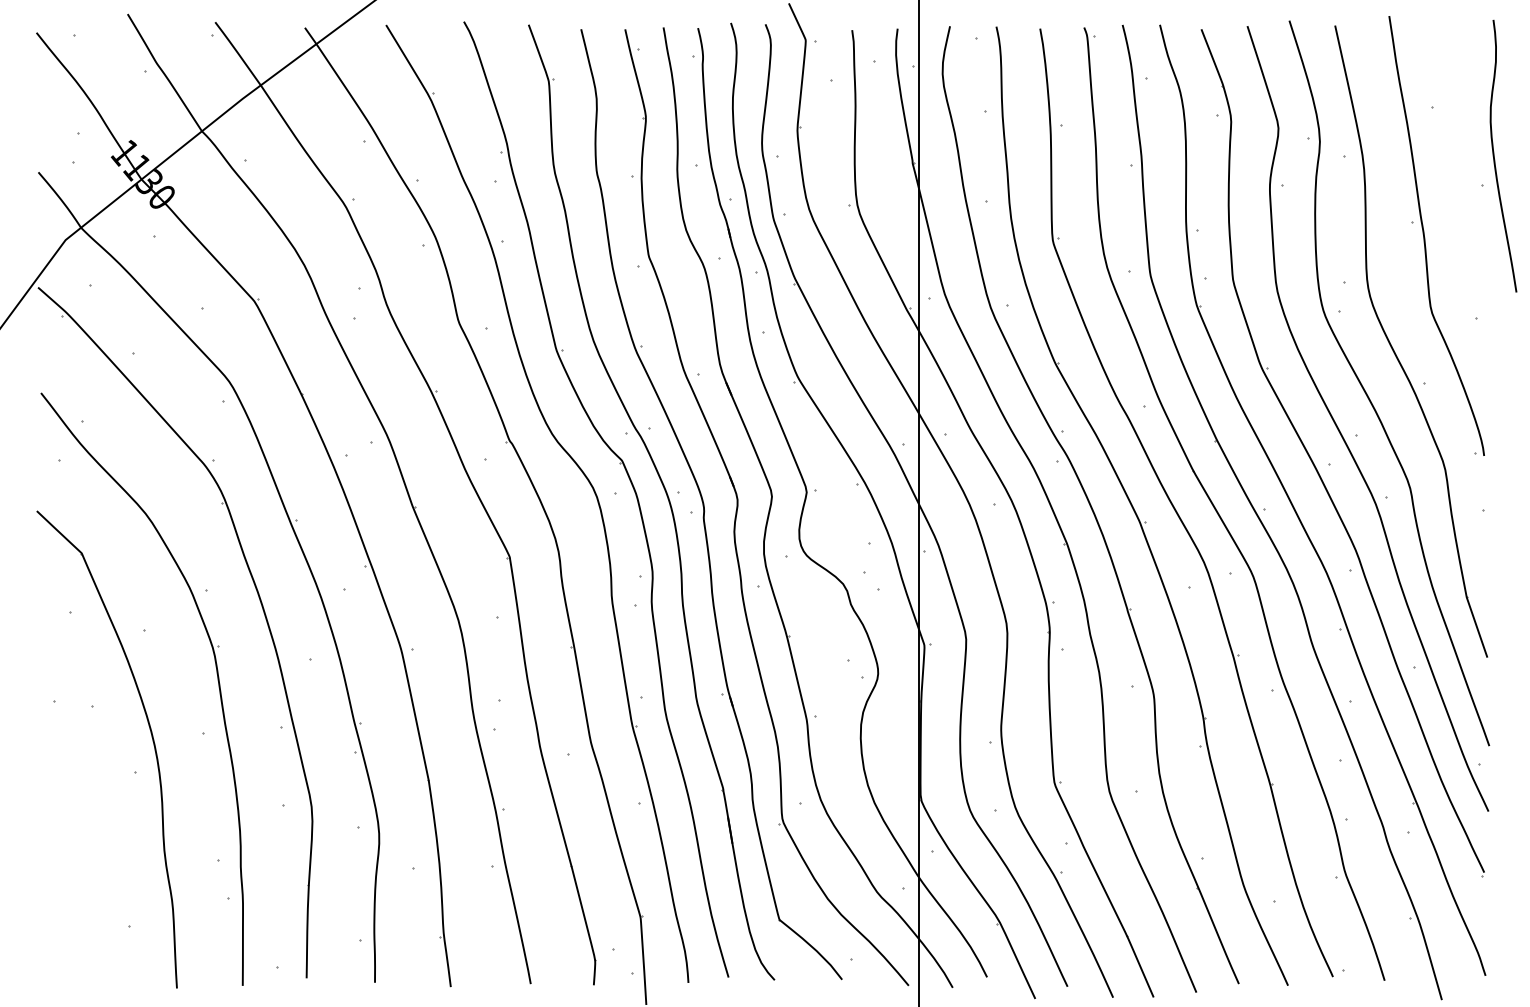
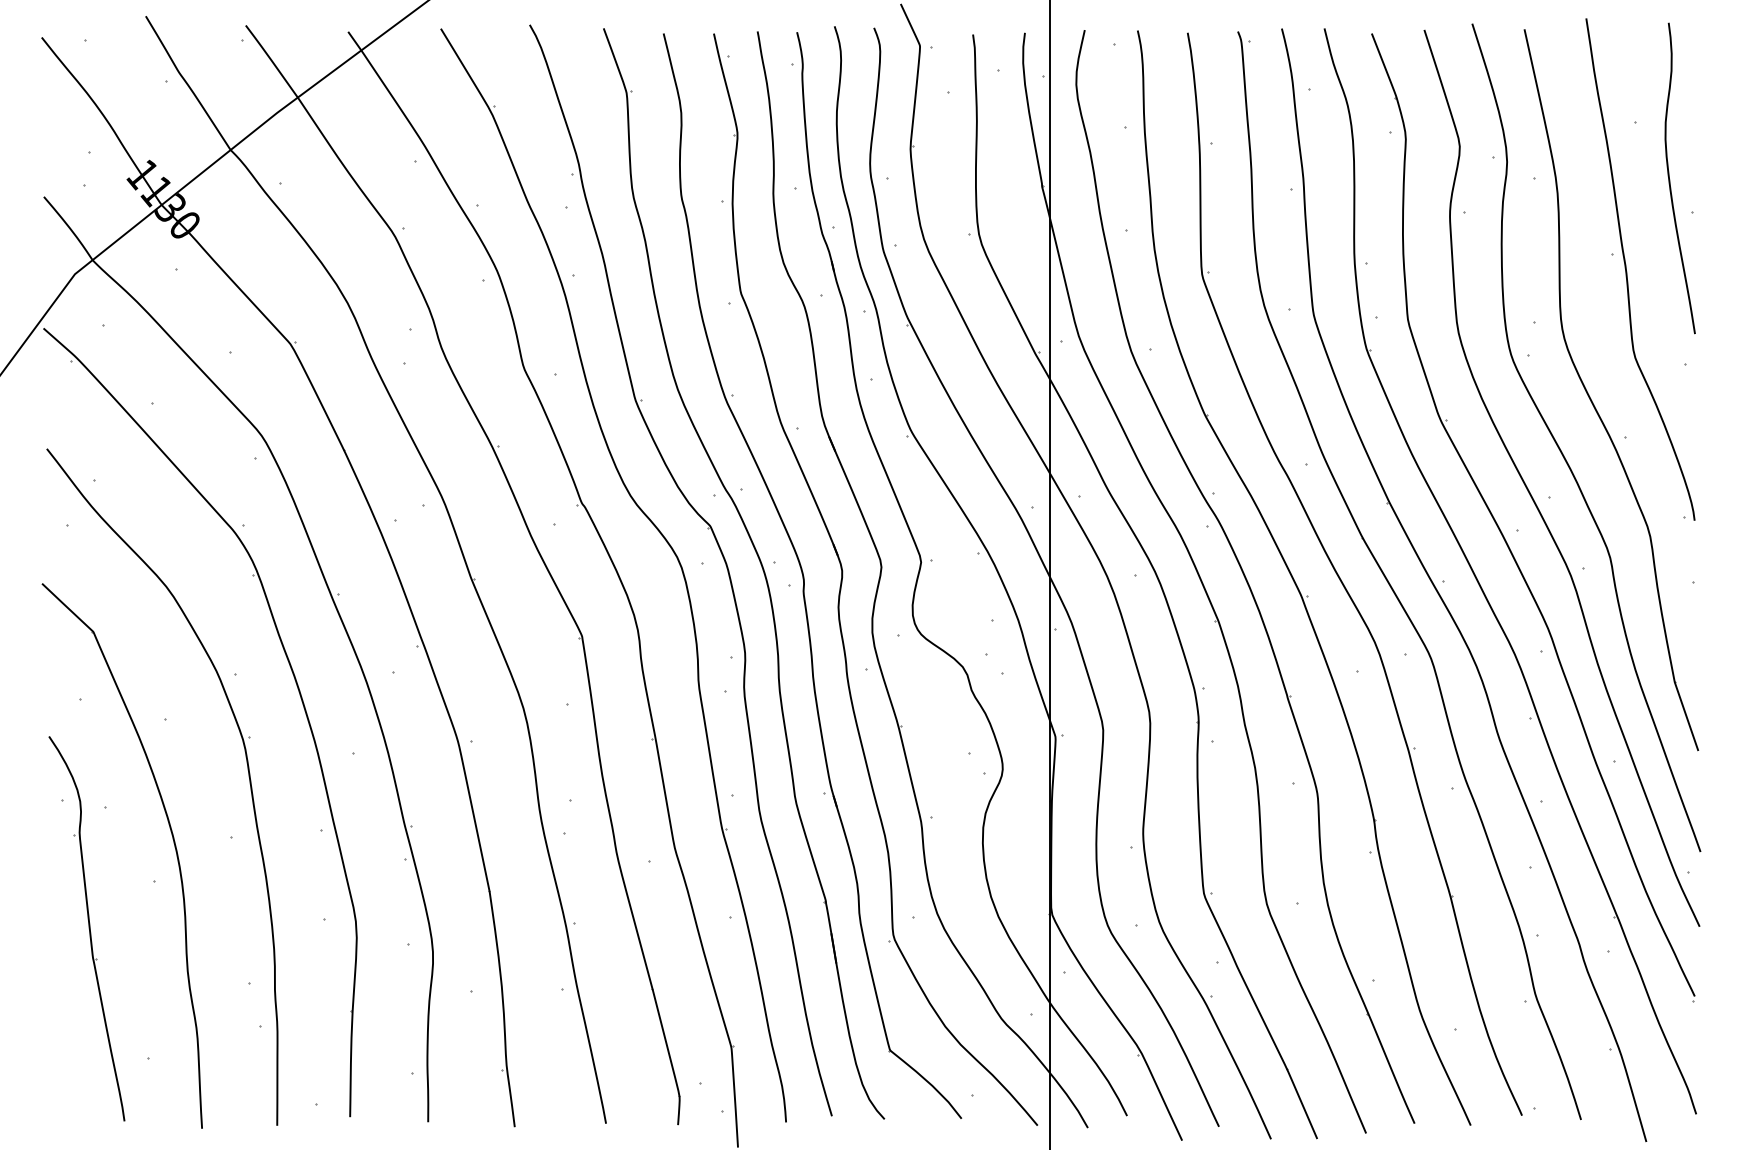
curve: (1495, 159) -> (1671, 182), moved
part: (75, 812) -> (86, 927), added

